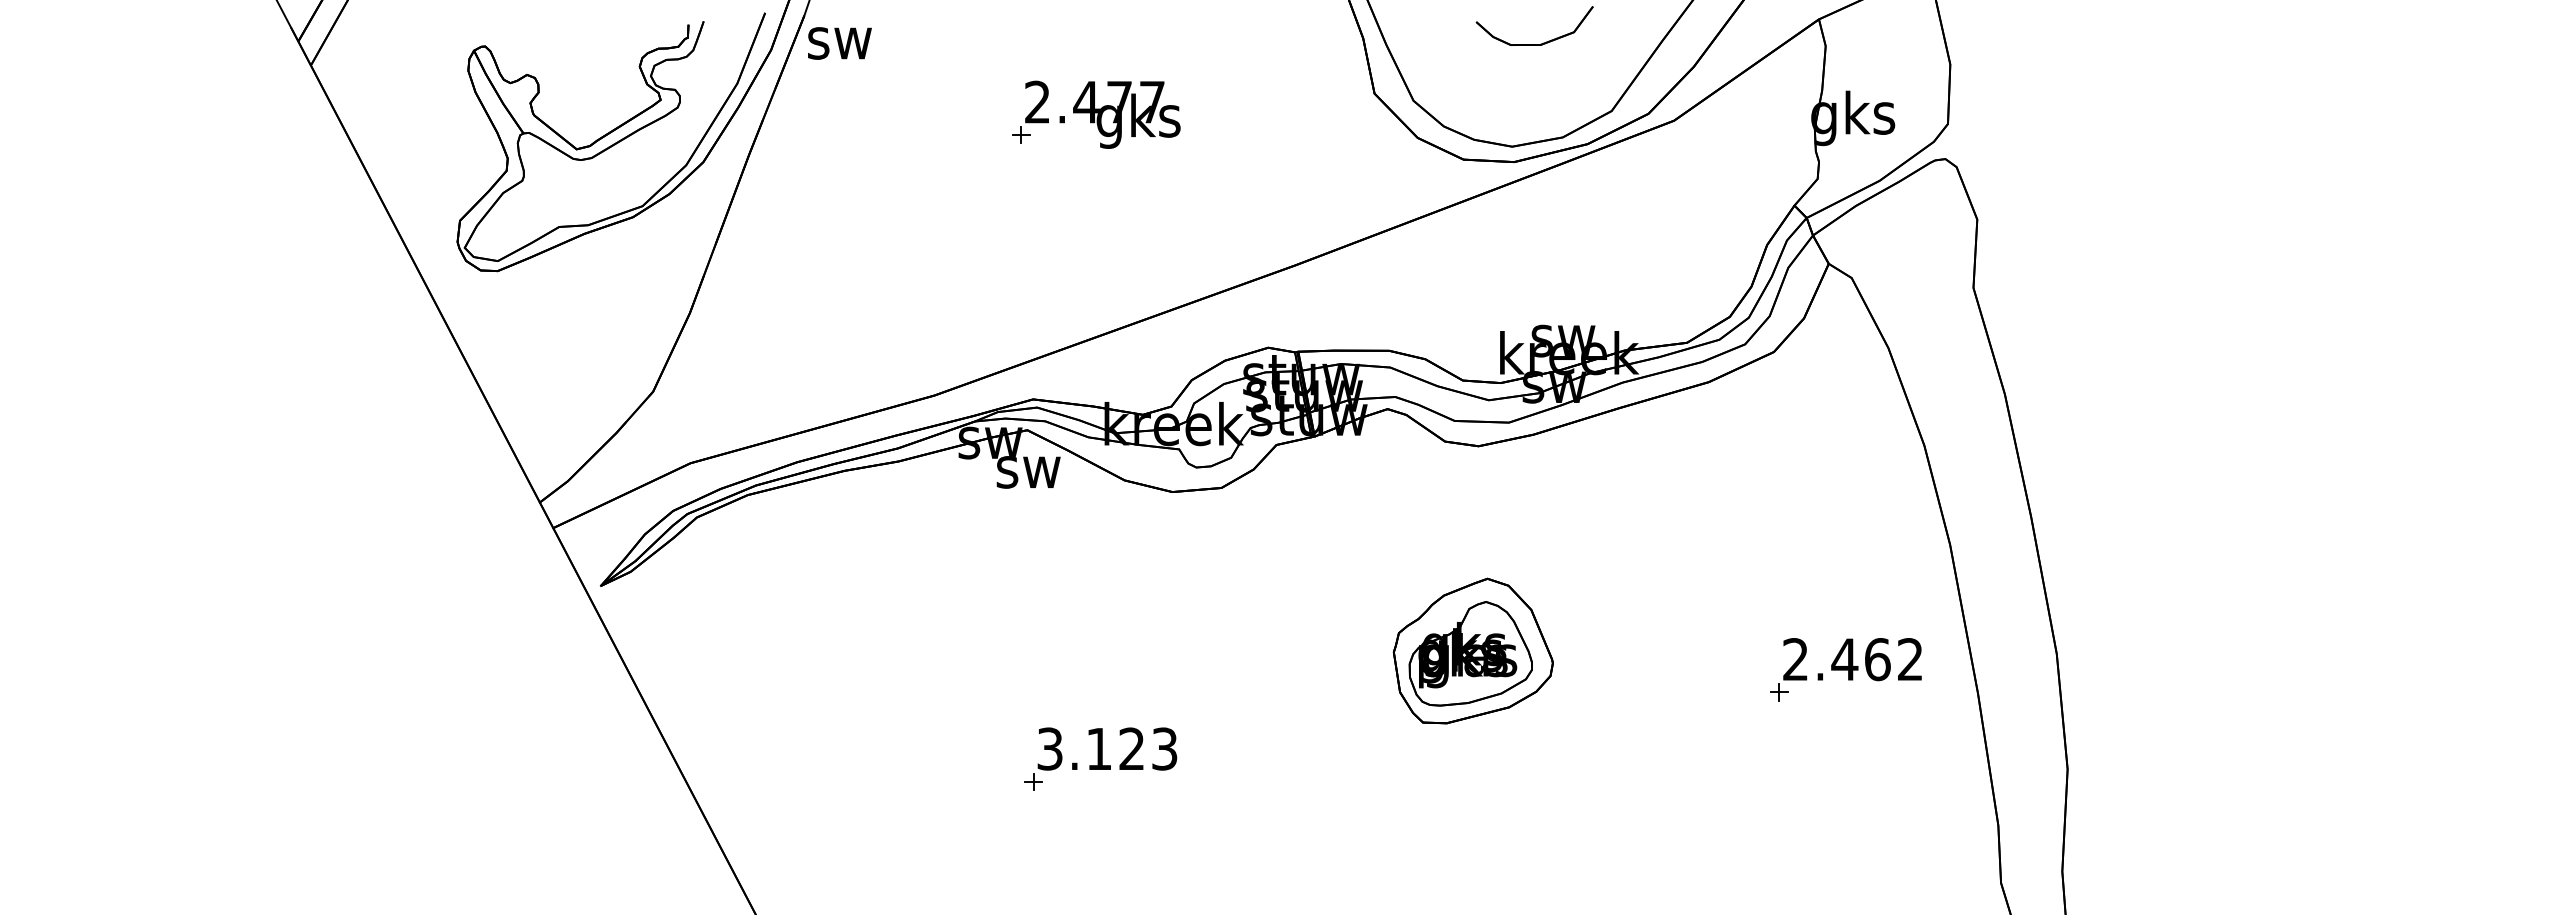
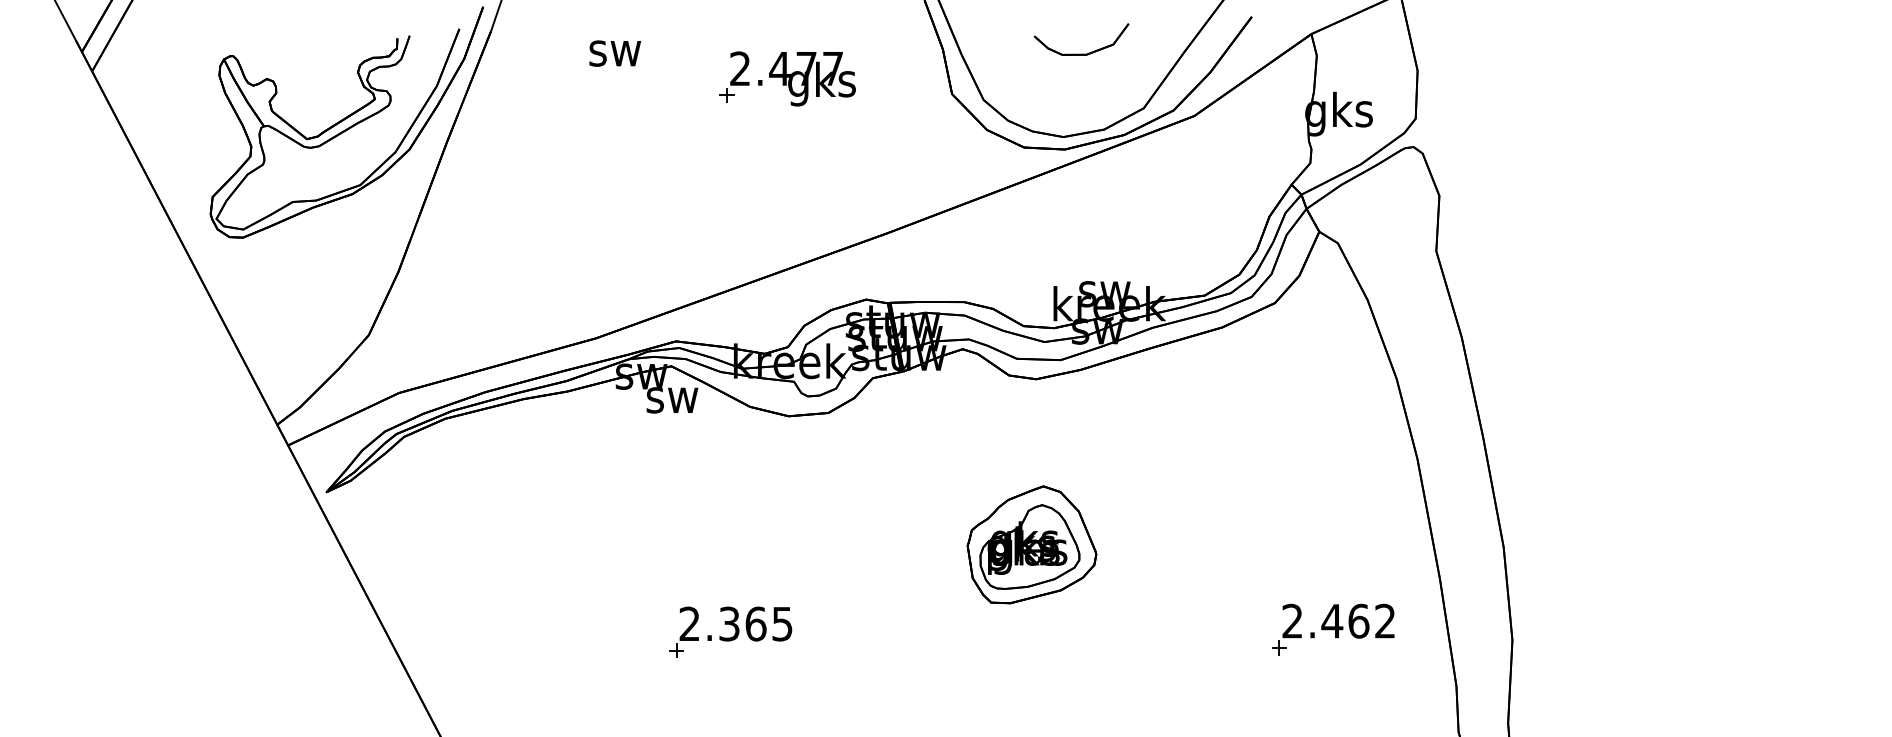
text: (839, 43) -> (614, 53), moved
part: (1096, 114) -> (787, 78), moved
part: (1845, 669) -> (1332, 629), moved
text: (1107, 748) -> (736, 623), 3.123 -> 2.365

